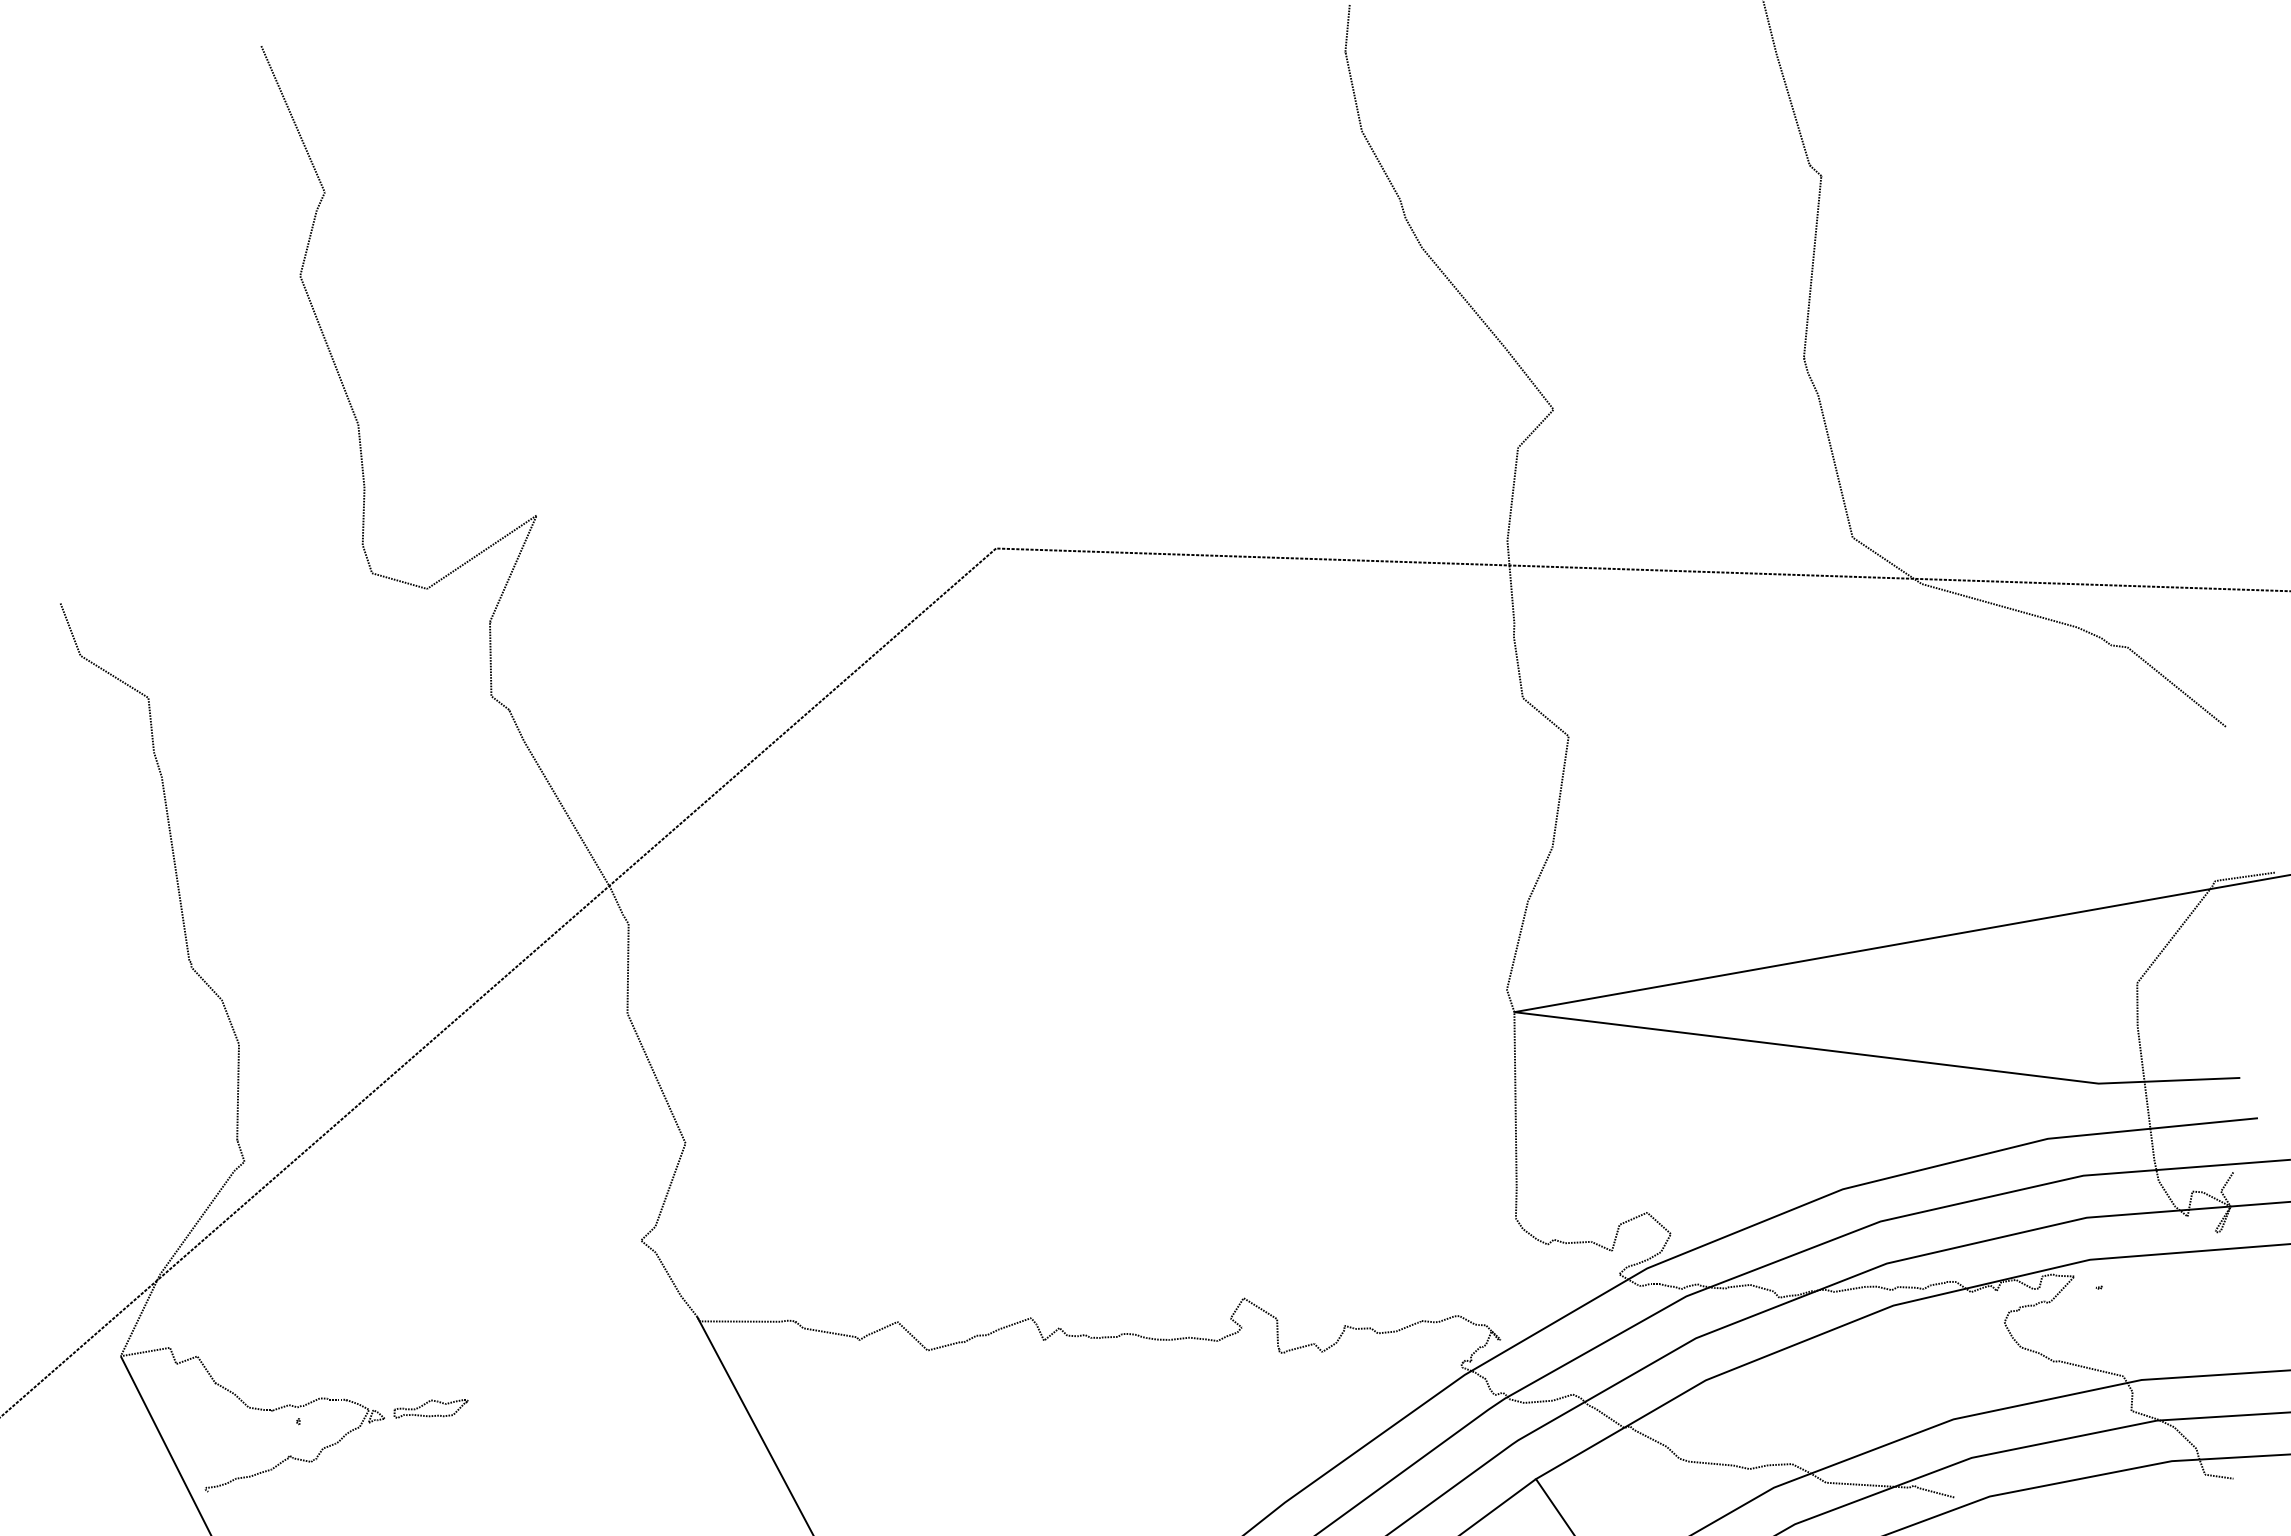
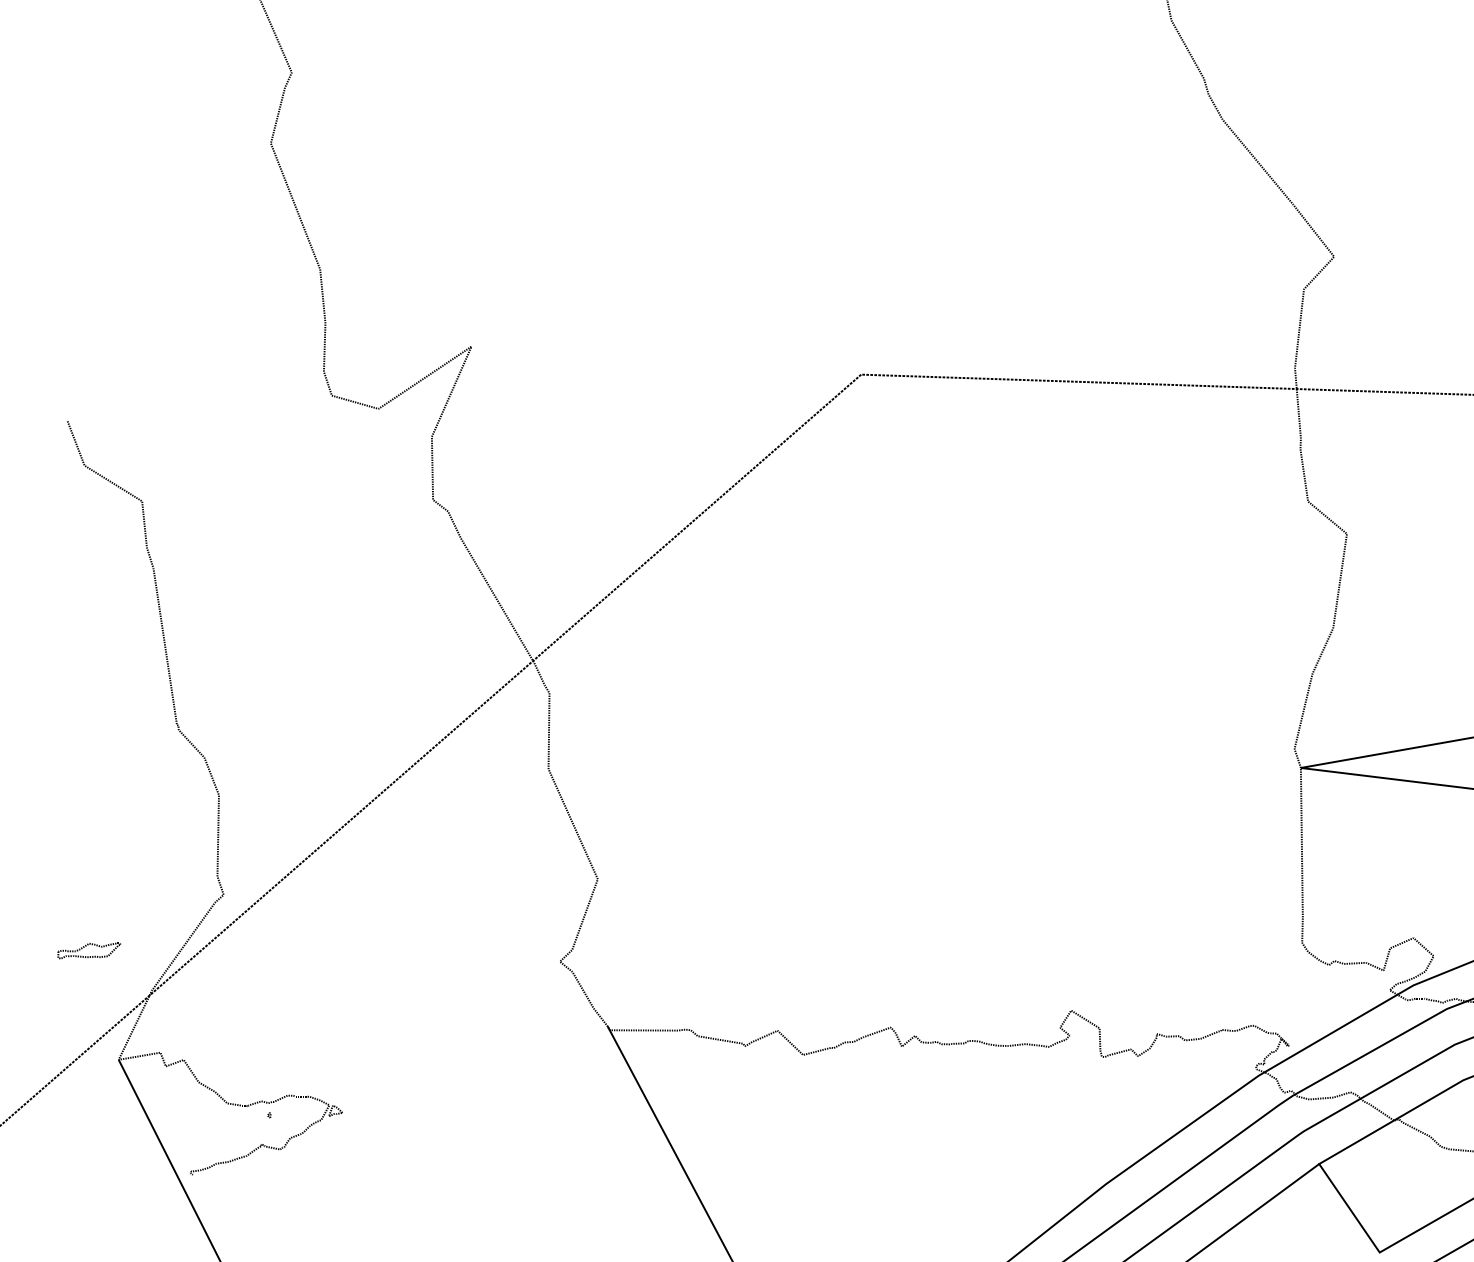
part: (430, 1408) -> (88, 950), moved

